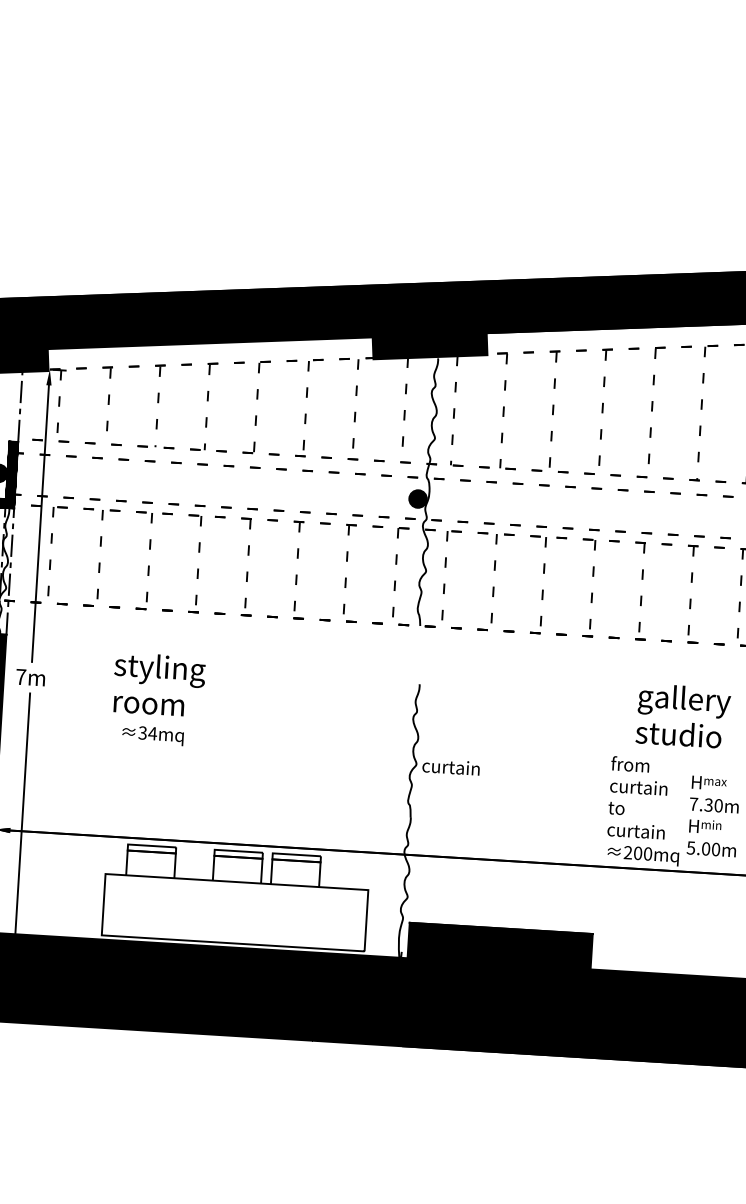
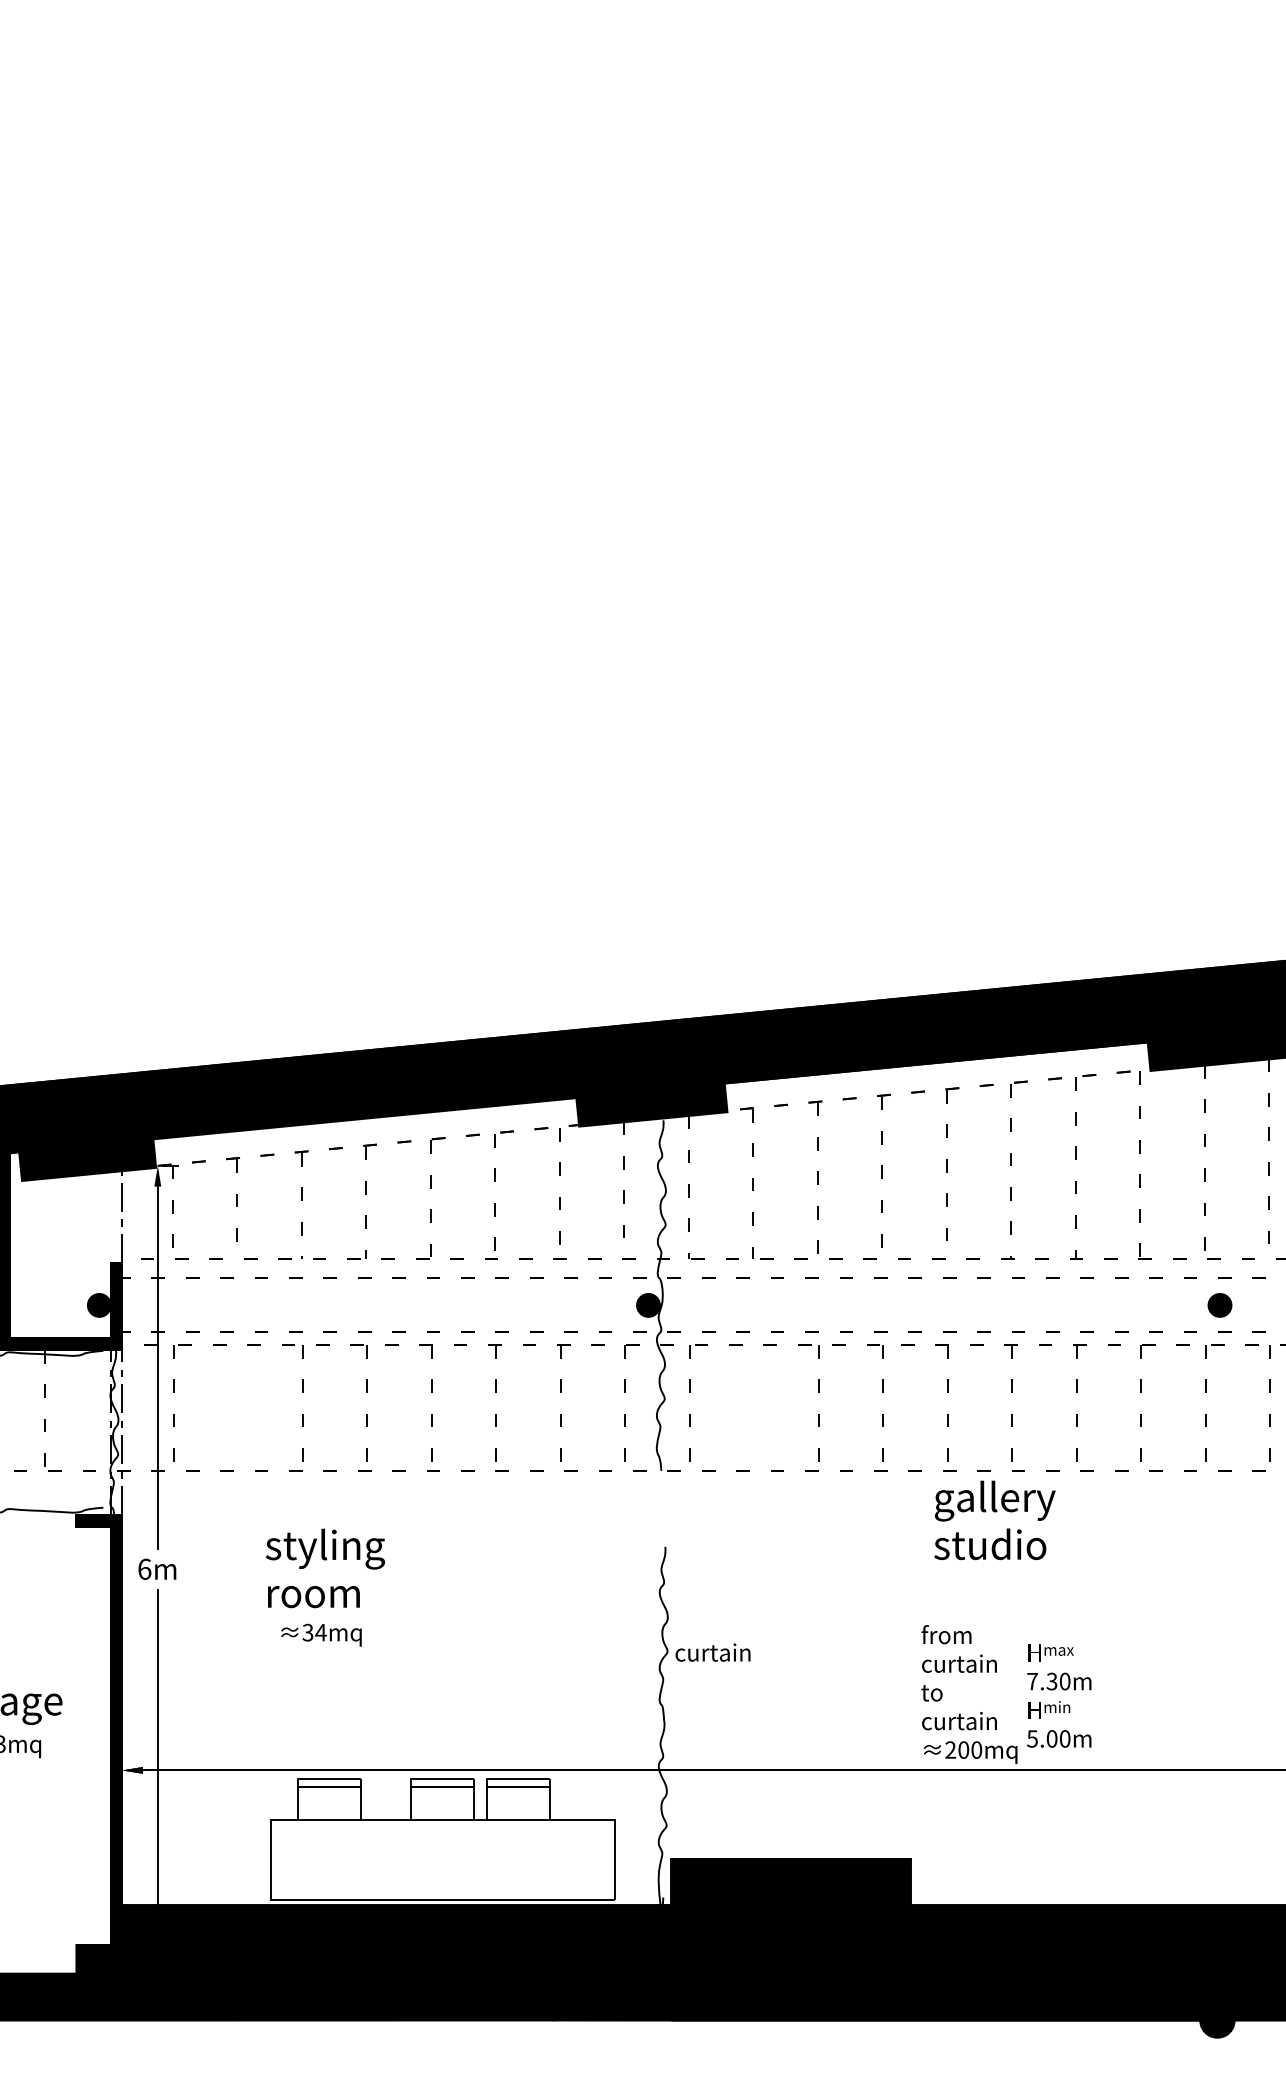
line: (100, 546) -> (237, 1392), removed
line: (494, 570) -> (753, 1392), removed
text: (20, 676) -> (144, 1568), 7m -> 6m
text: (683, 716) -> (994, 1520), moved

